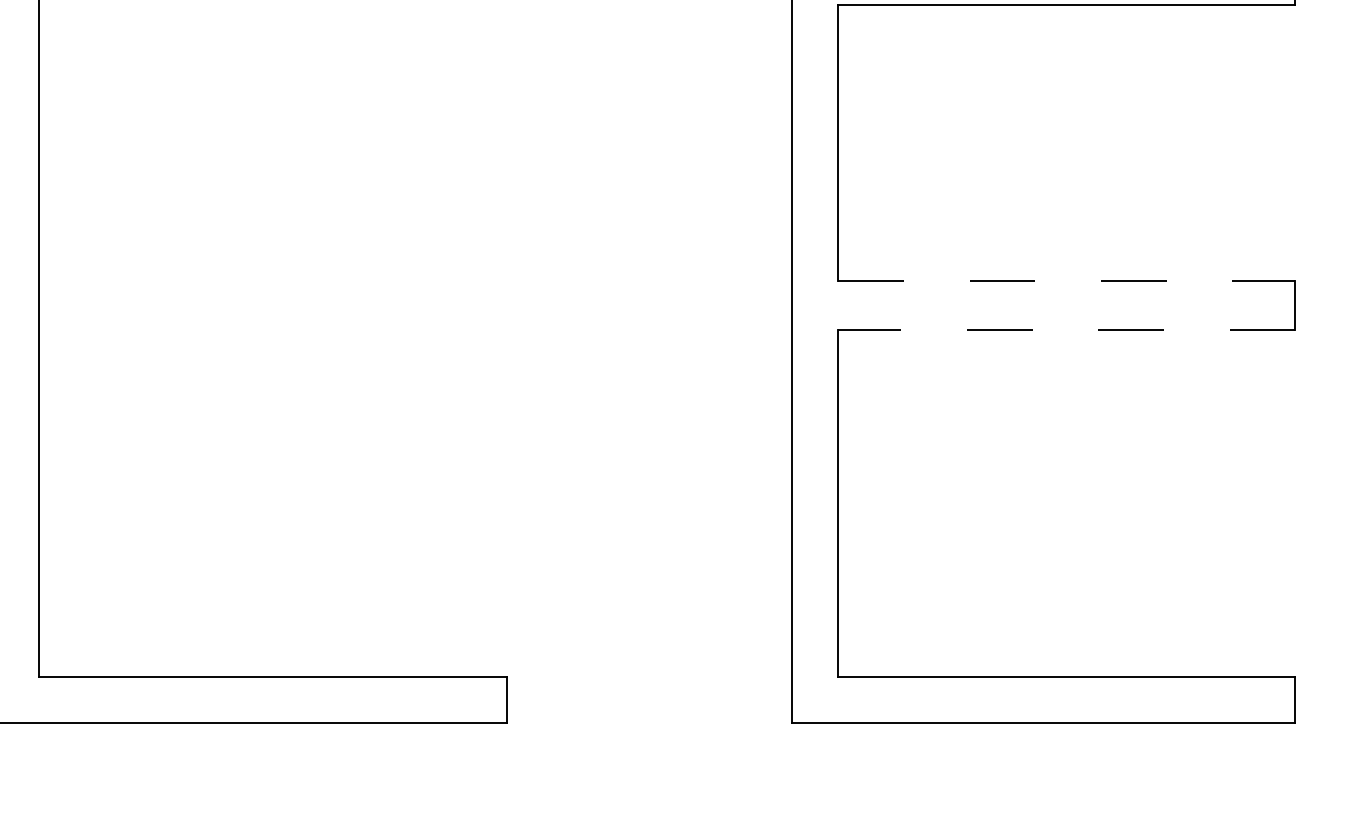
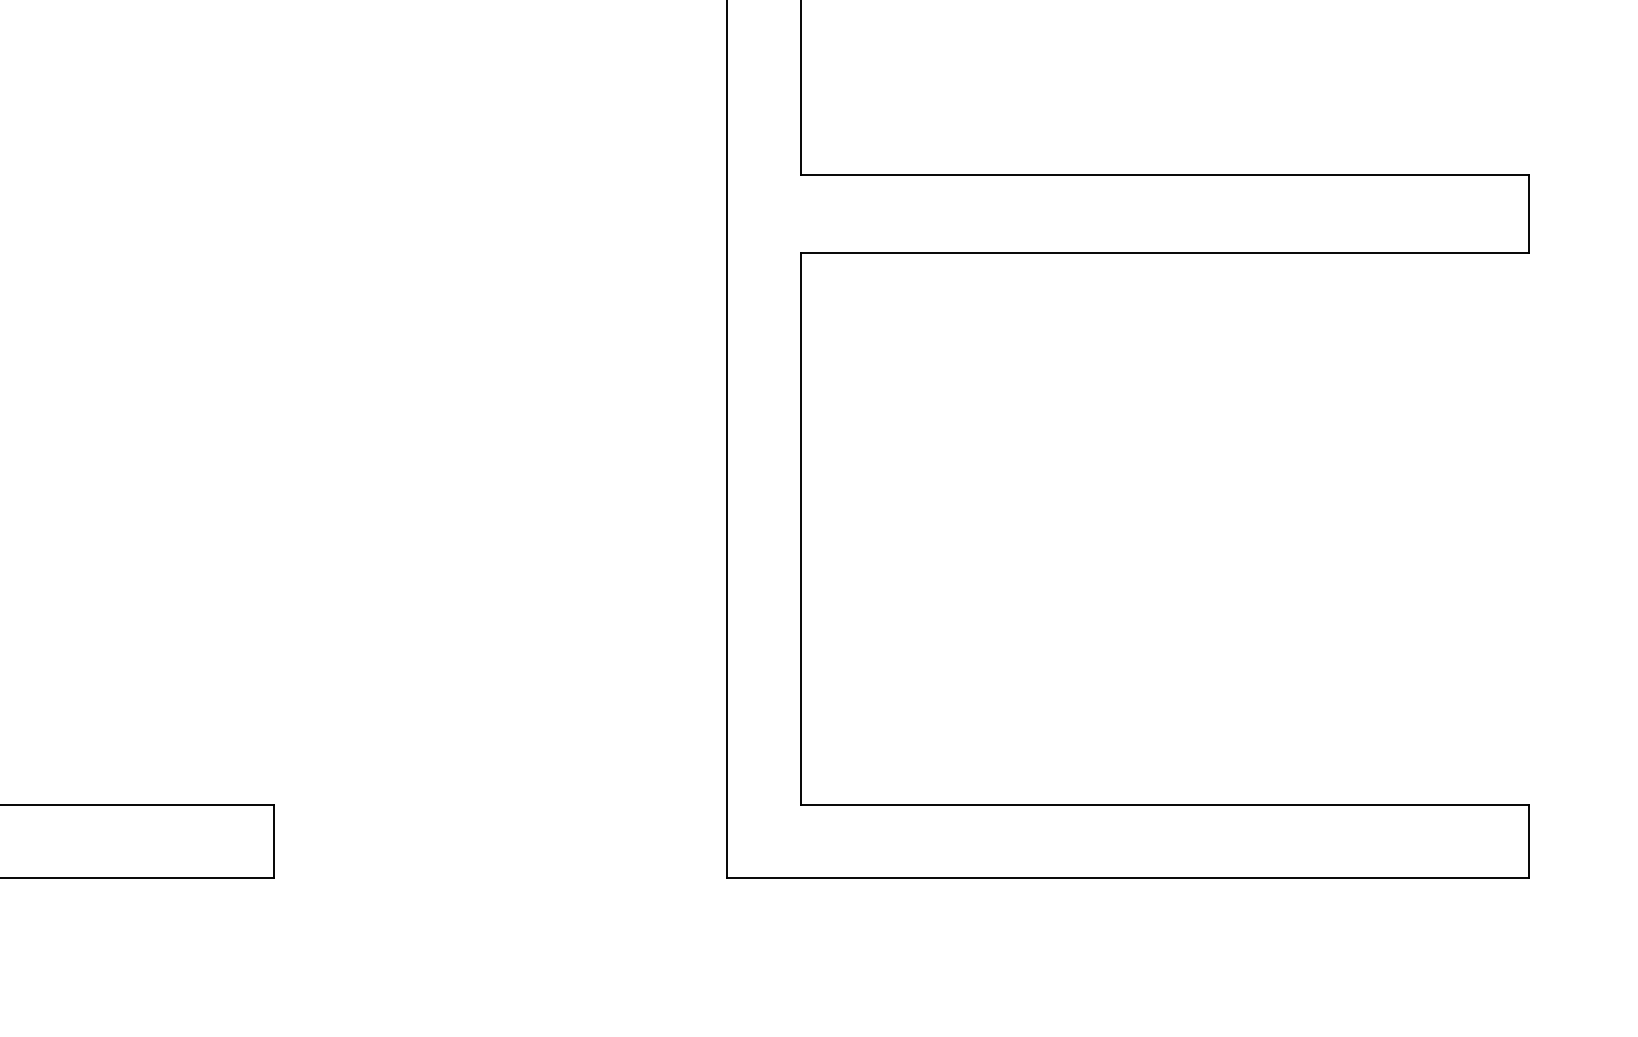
line: (1066, 280) -> (1164, 174), dashed -> solid
line: (1066, 329) -> (1164, 252), dashed -> solid

